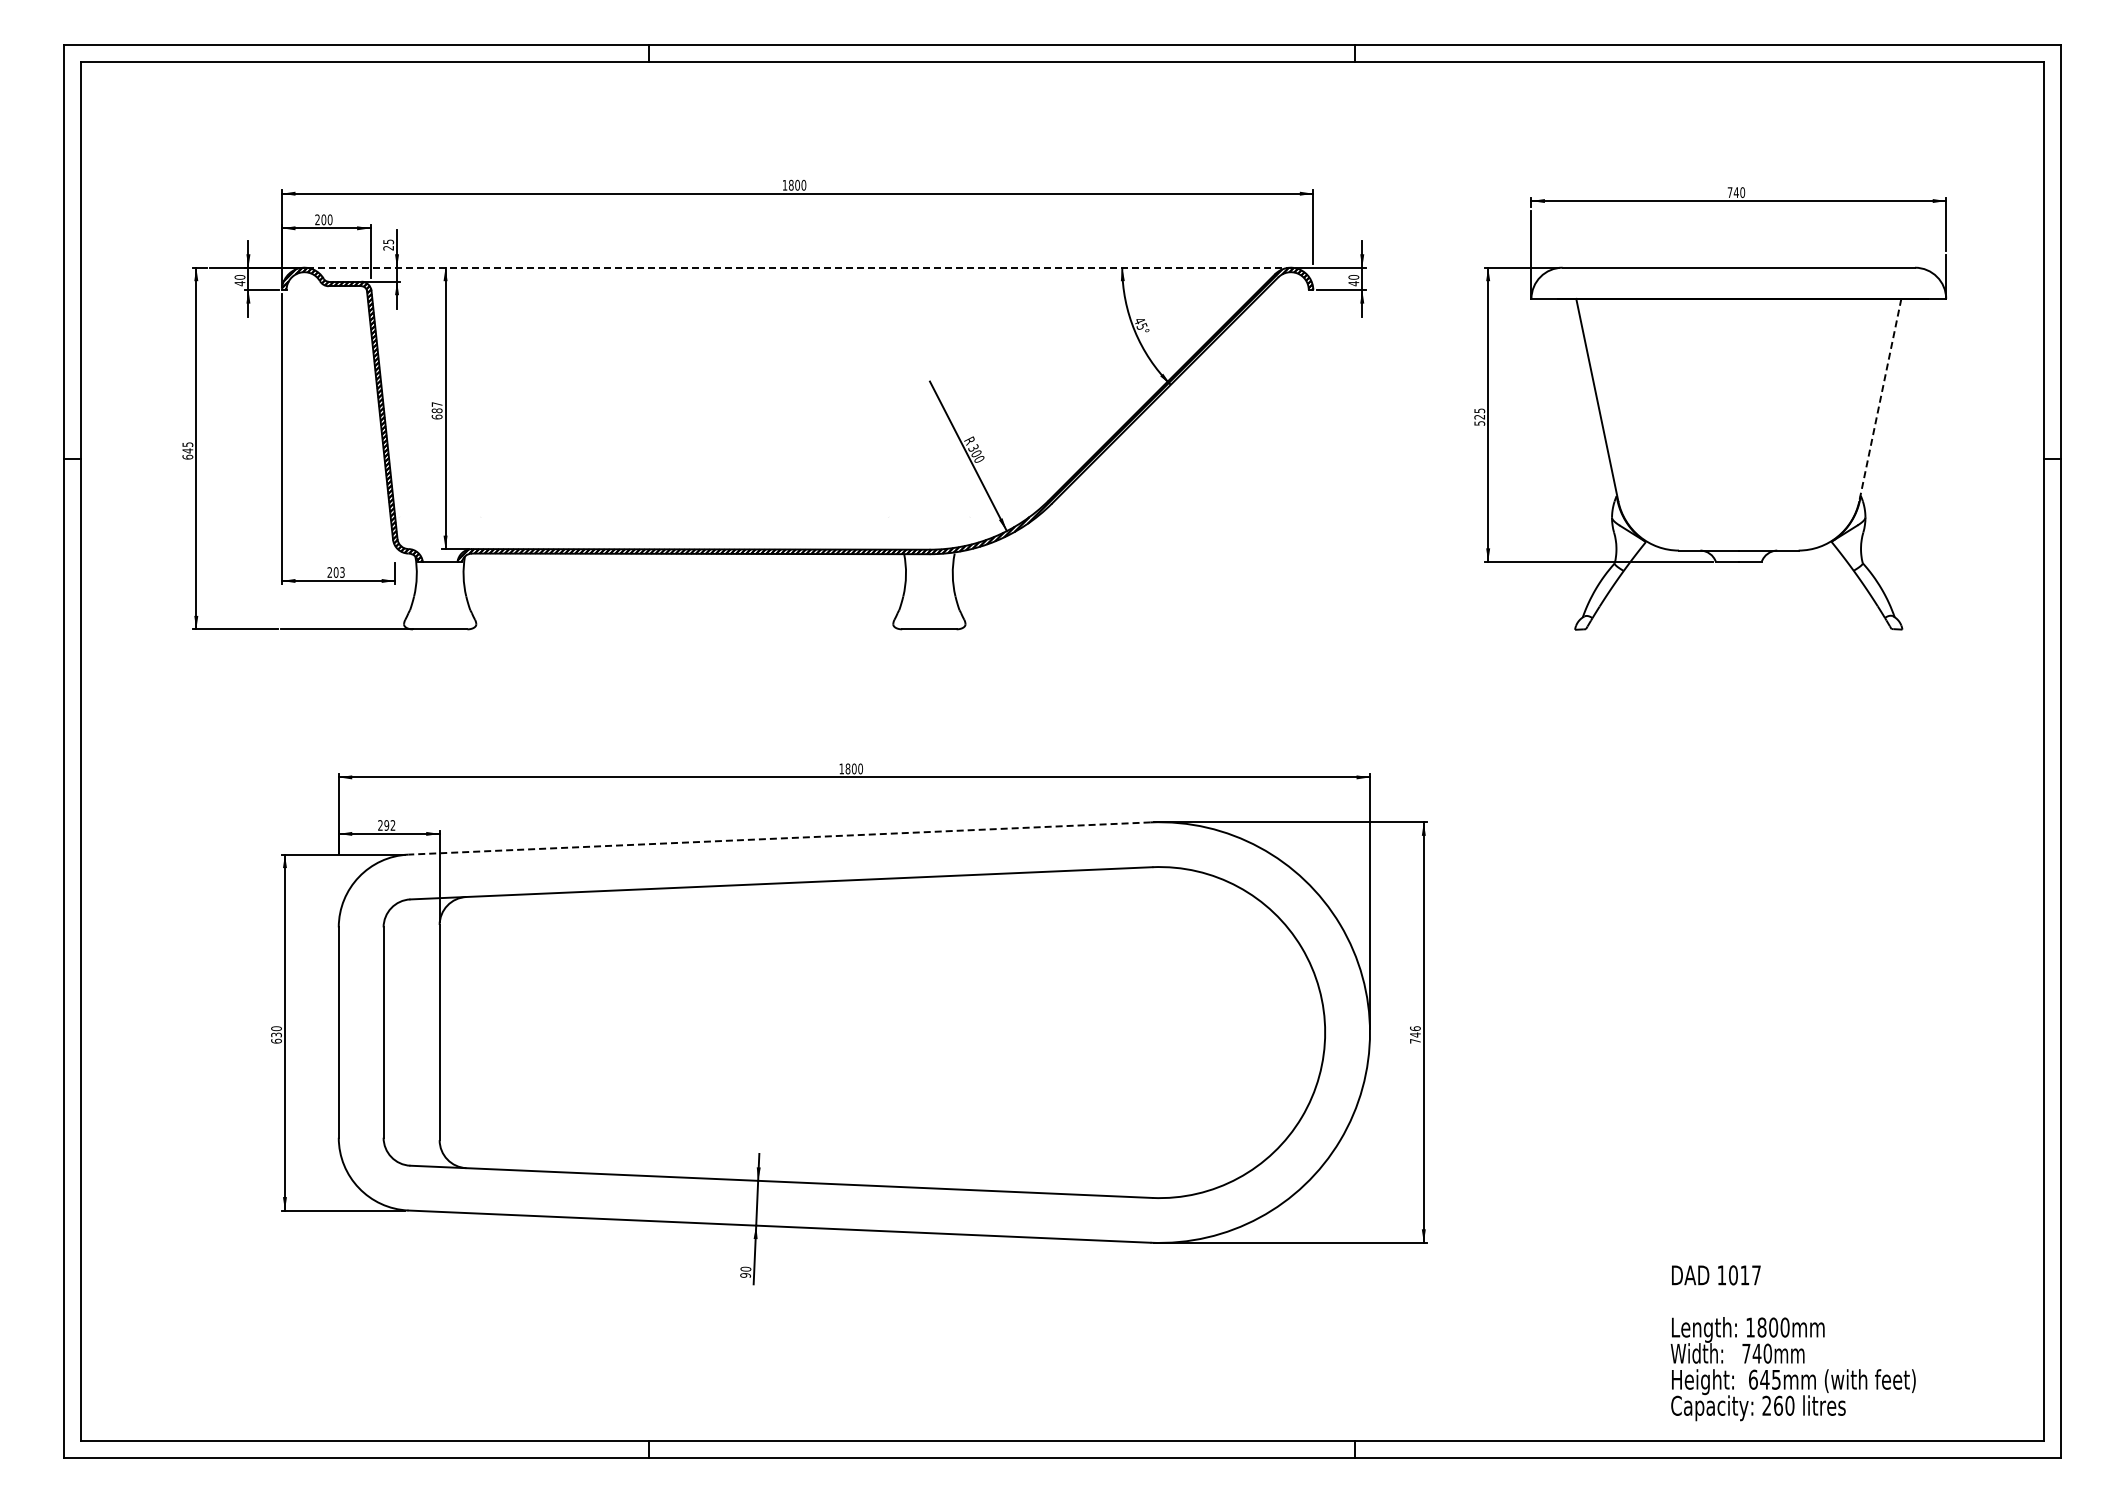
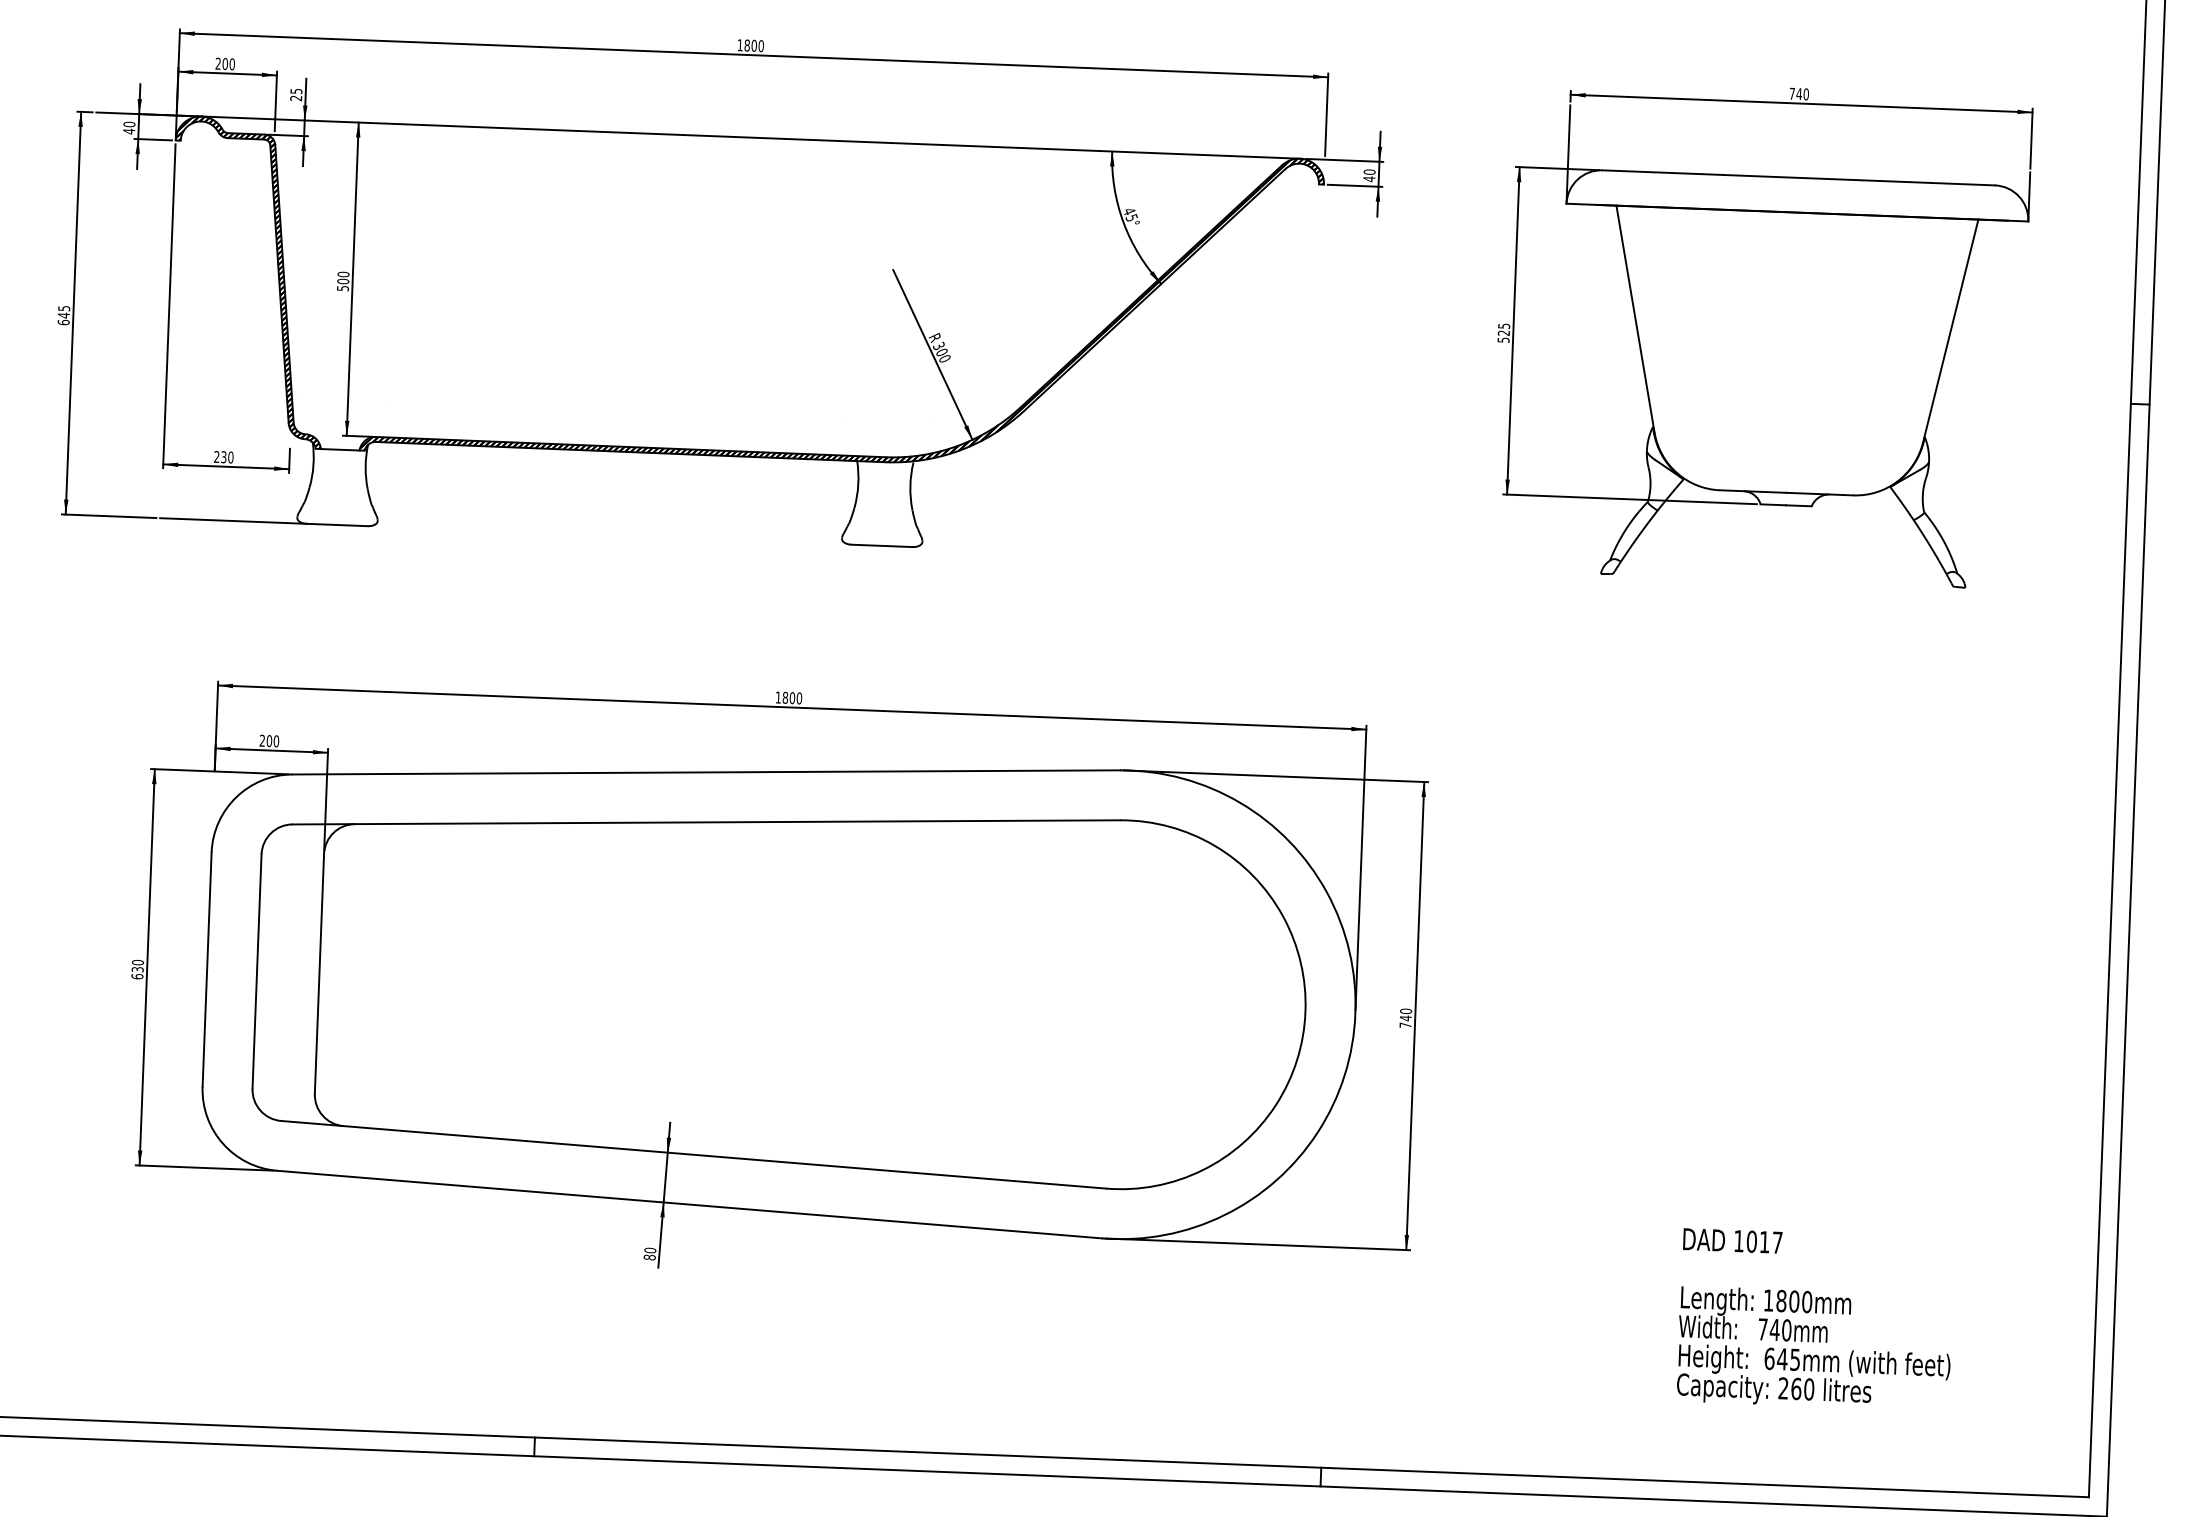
line: (798, 267) -> (751, 137), dashed -> solid
line: (1880, 400) -> (1950, 331), dashed -> solid
text: (436, 410) -> (342, 281), 687 -> 500
text: (338, 572) -> (226, 457), 203 -> 230
text: (389, 825) -> (272, 741), 292 -> 200
line: (779, 838) -> (706, 772), dashed -> solid
text: (1415, 1028) -> (1406, 1011), 746 -> 740
text: (745, 1275) -> (649, 1257), 90 -> 80
text: (1792, 1343) -> (1814, 1320), moved

